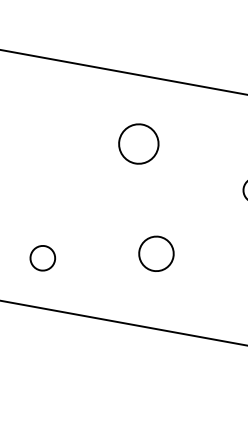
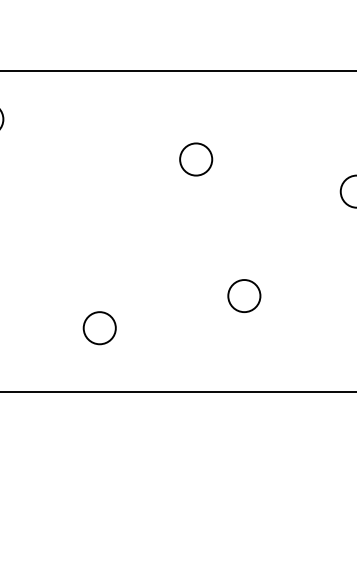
circle: (139, 144) -> (196, 159), size x0.62
circle: (156, 253) -> (244, 295), size x0.71

